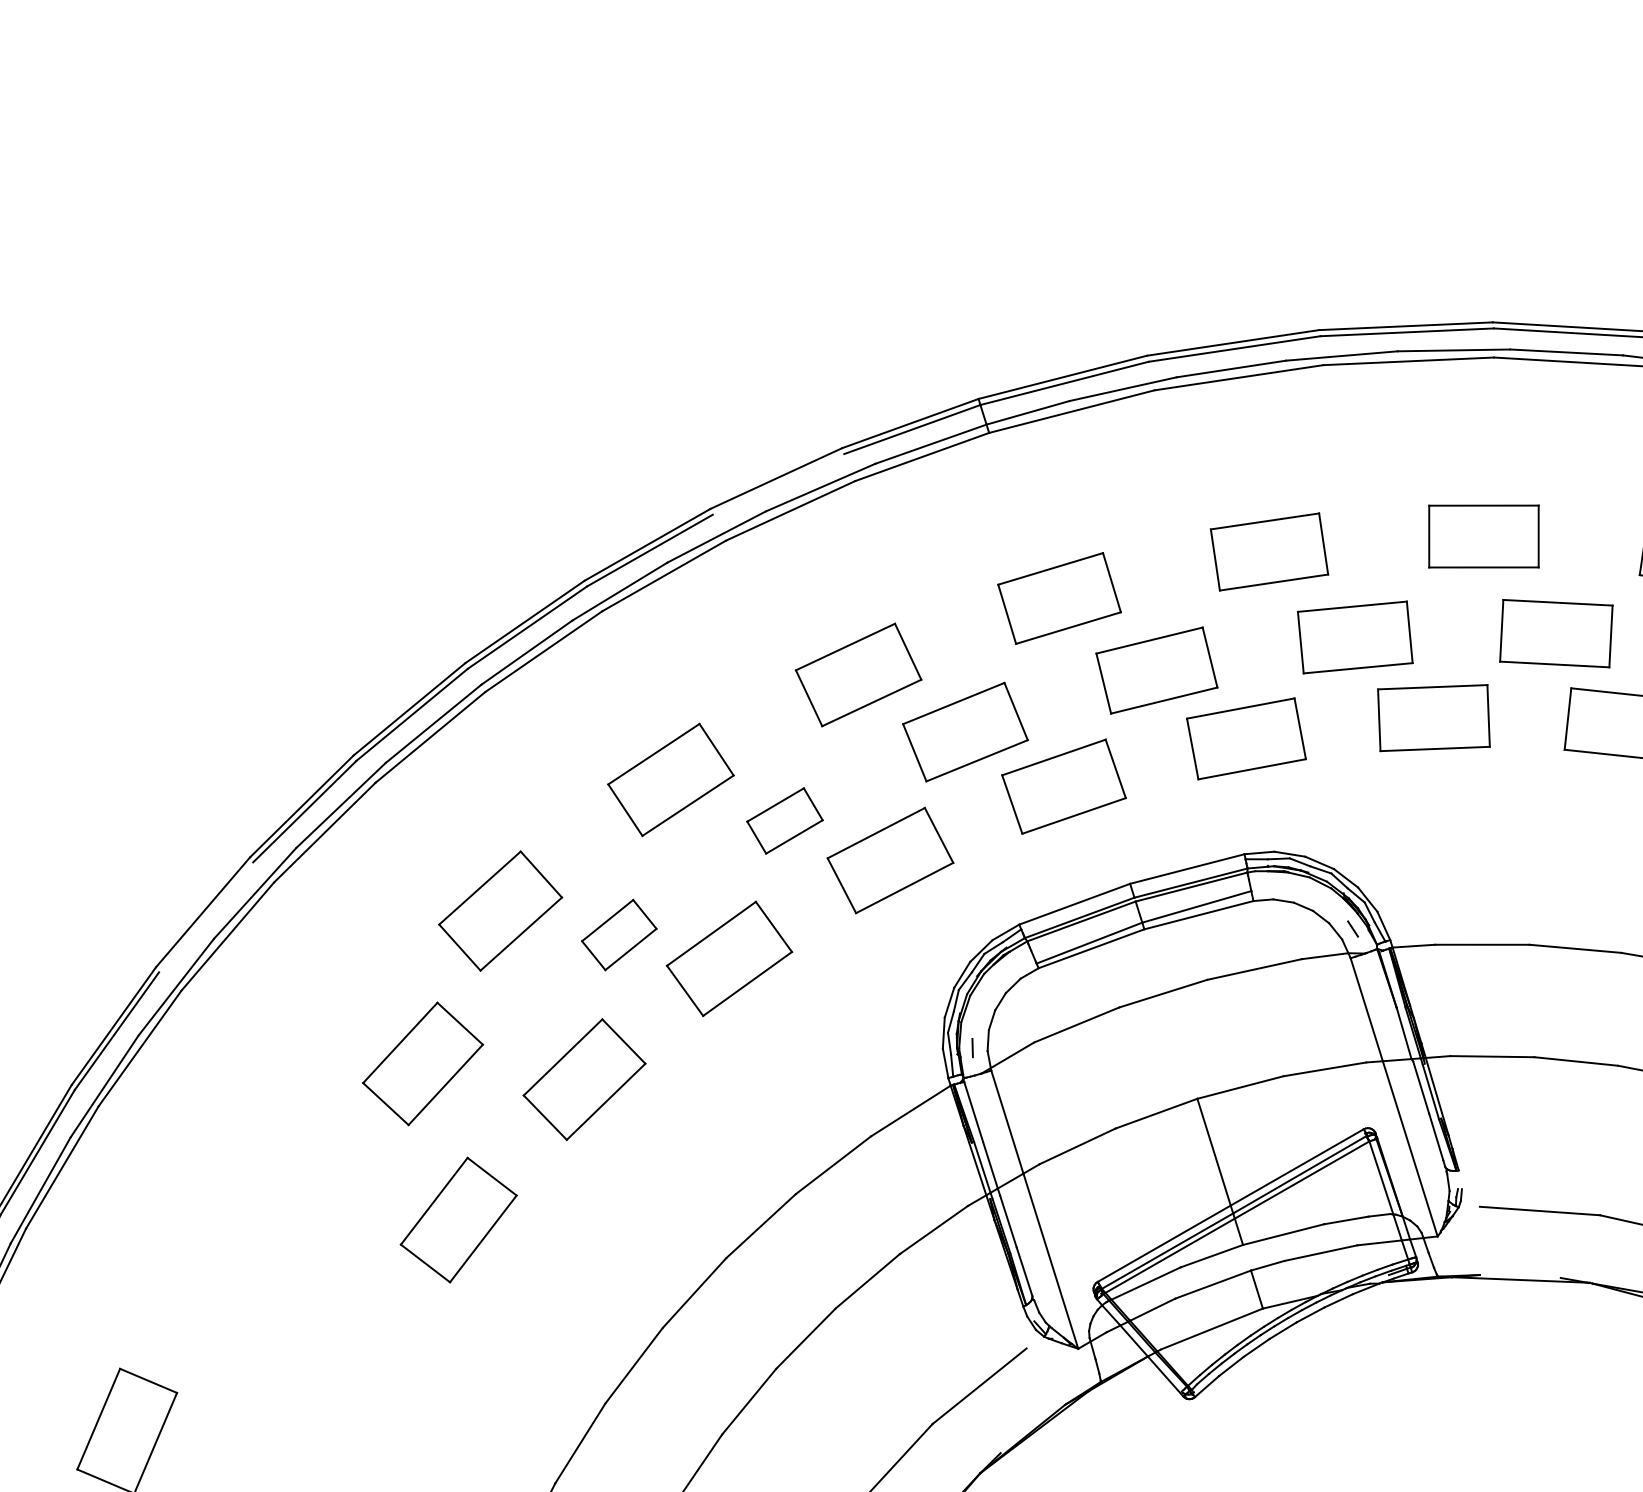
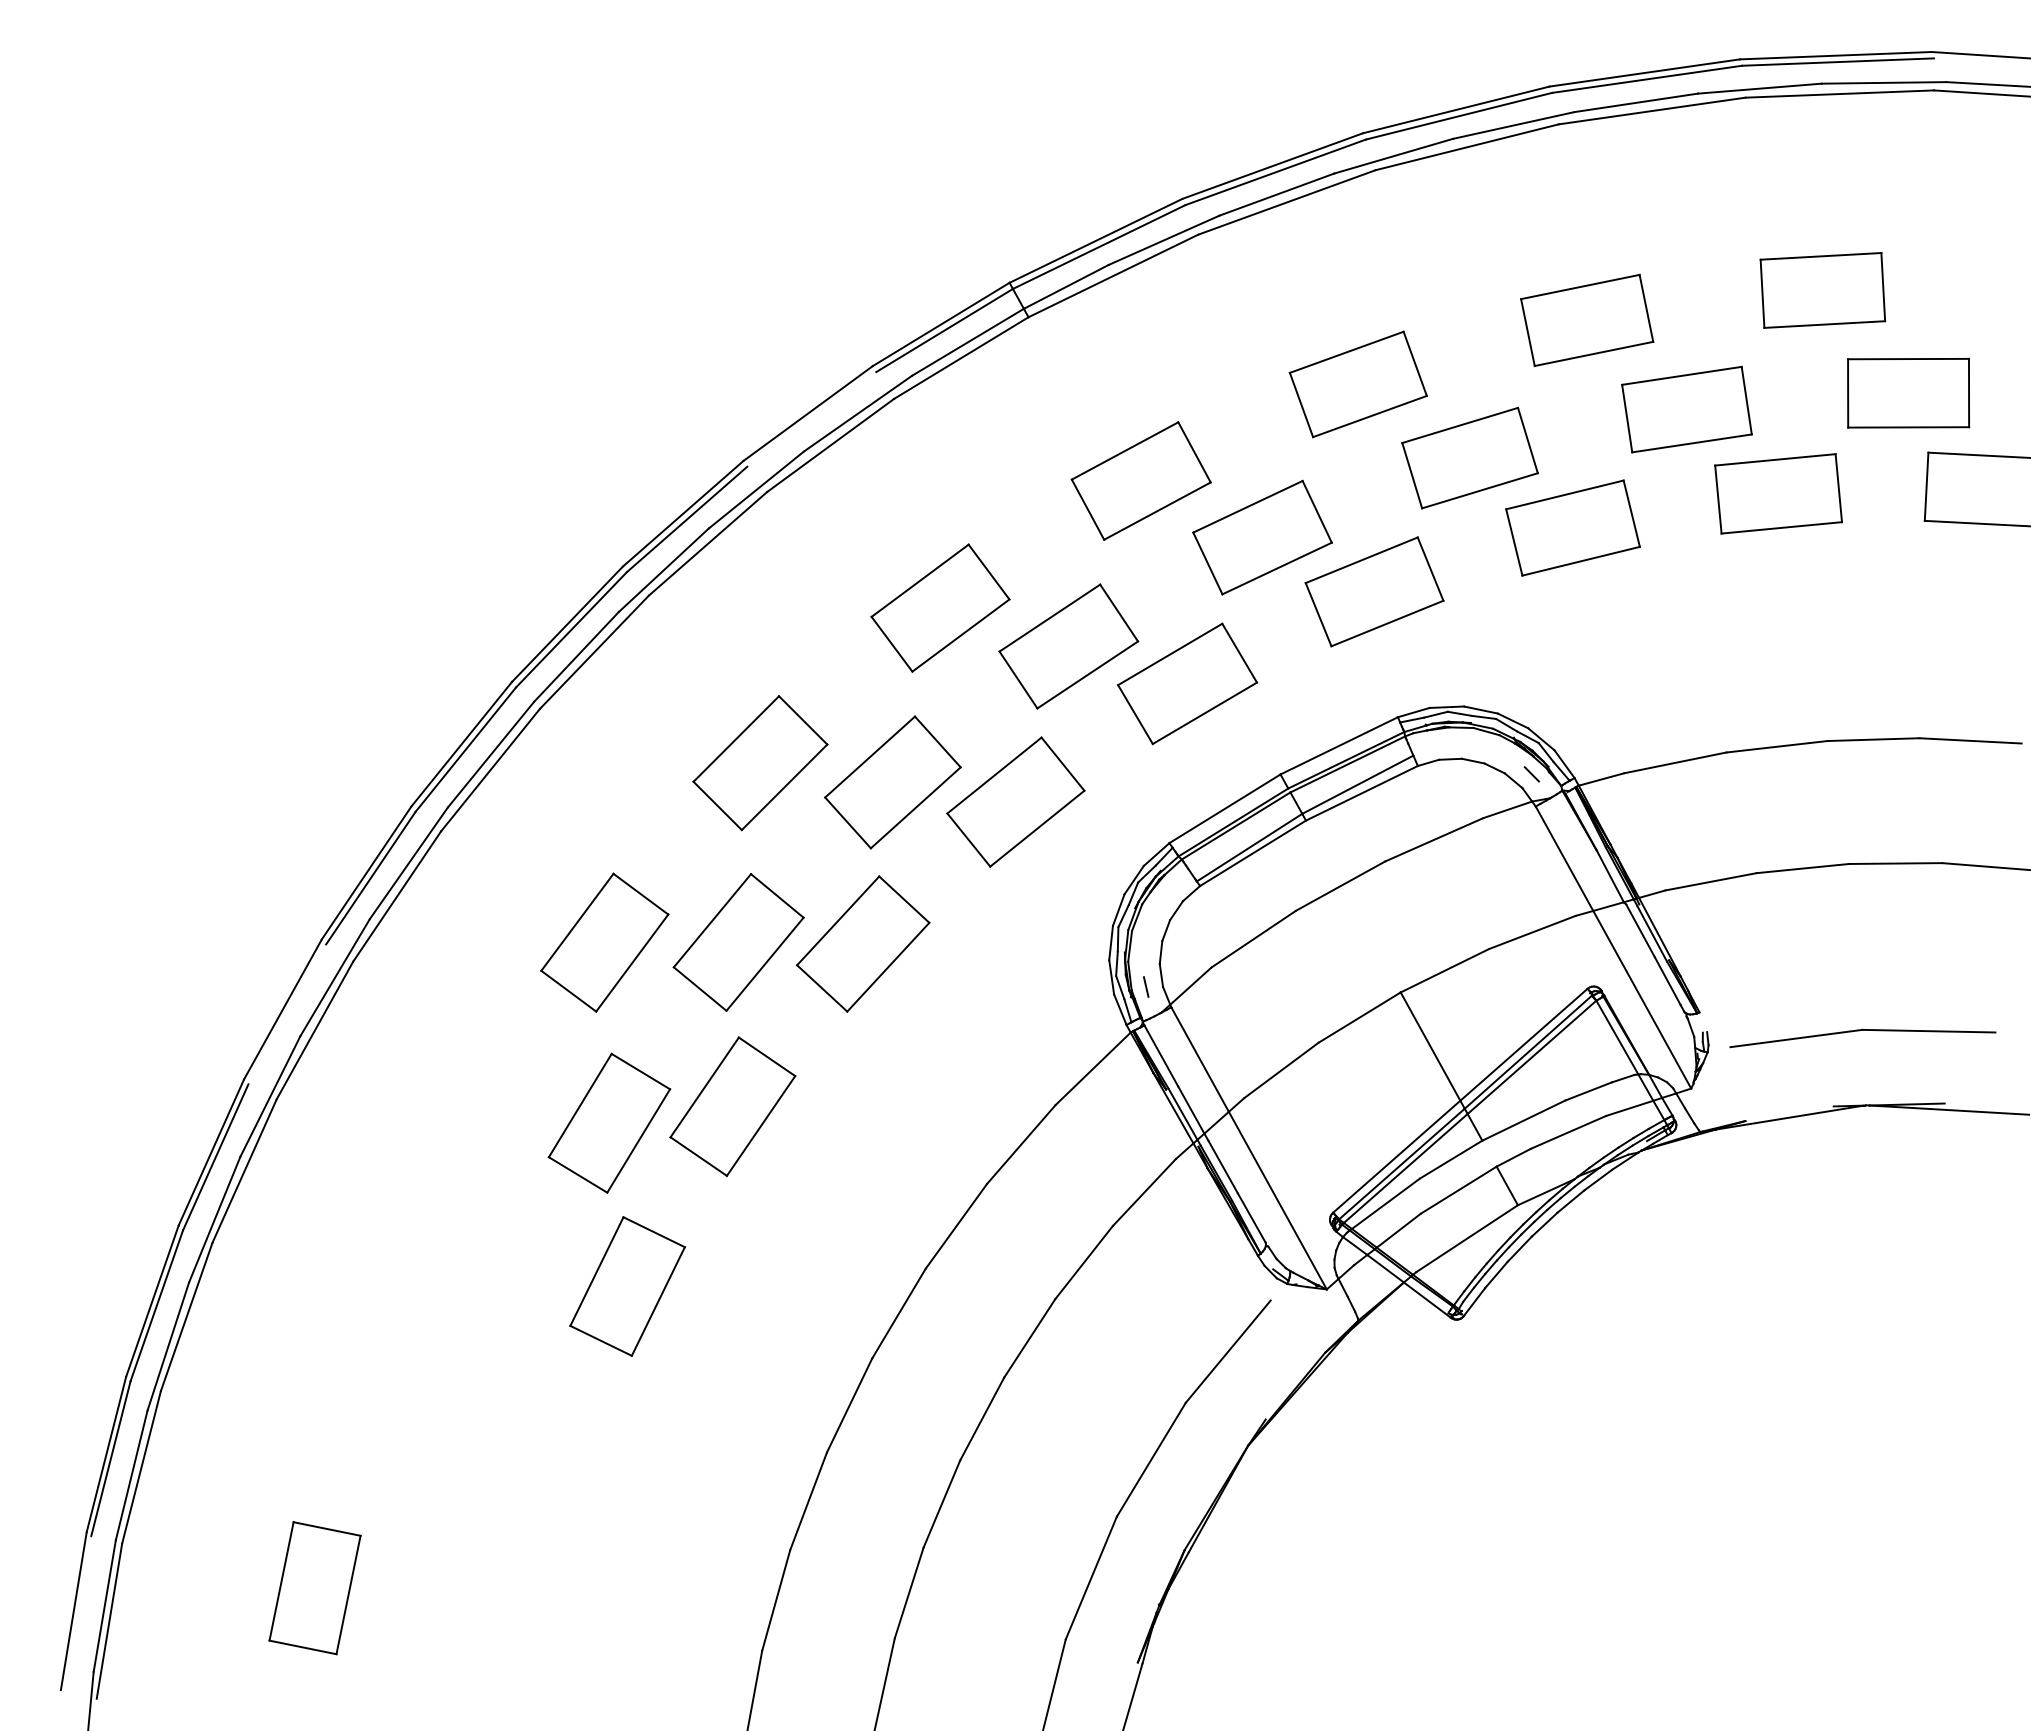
part: (784, 820) -> (892, 782), size x1.67
part: (619, 935) -> (738, 942), size x1.67
part: (423, 1063) -> (609, 1122), moved

